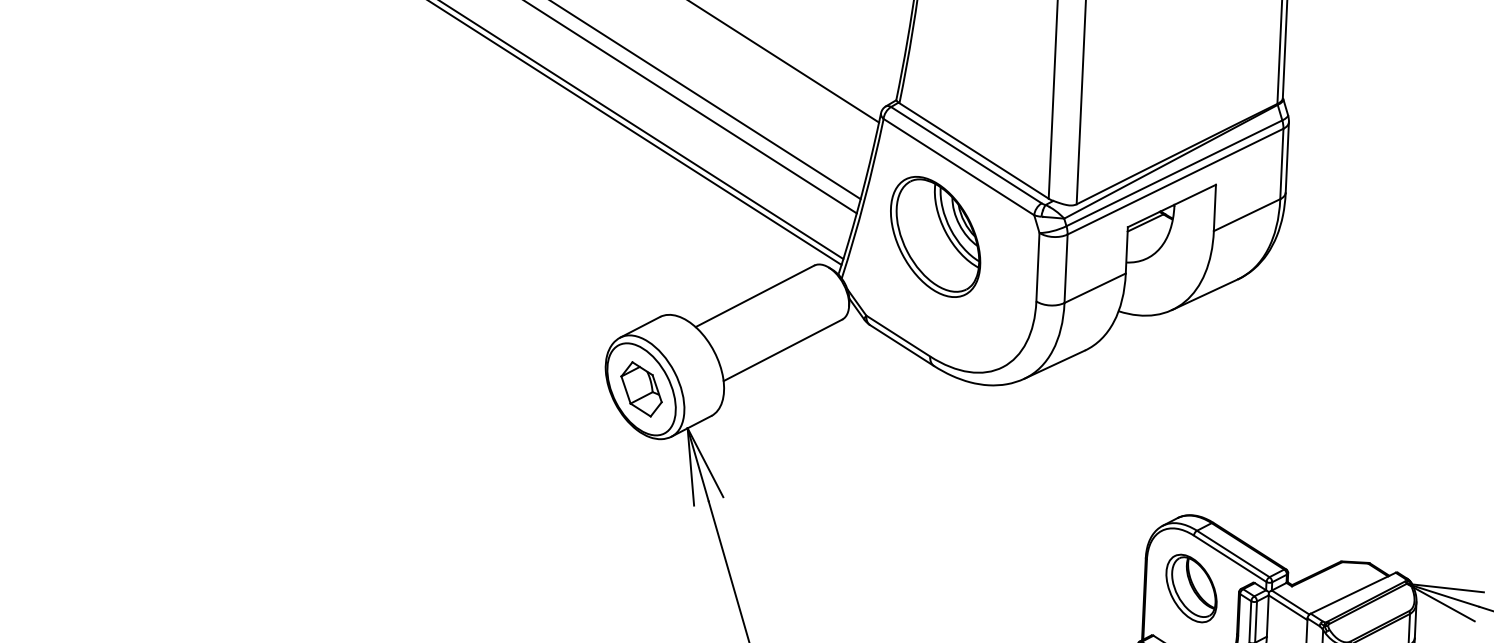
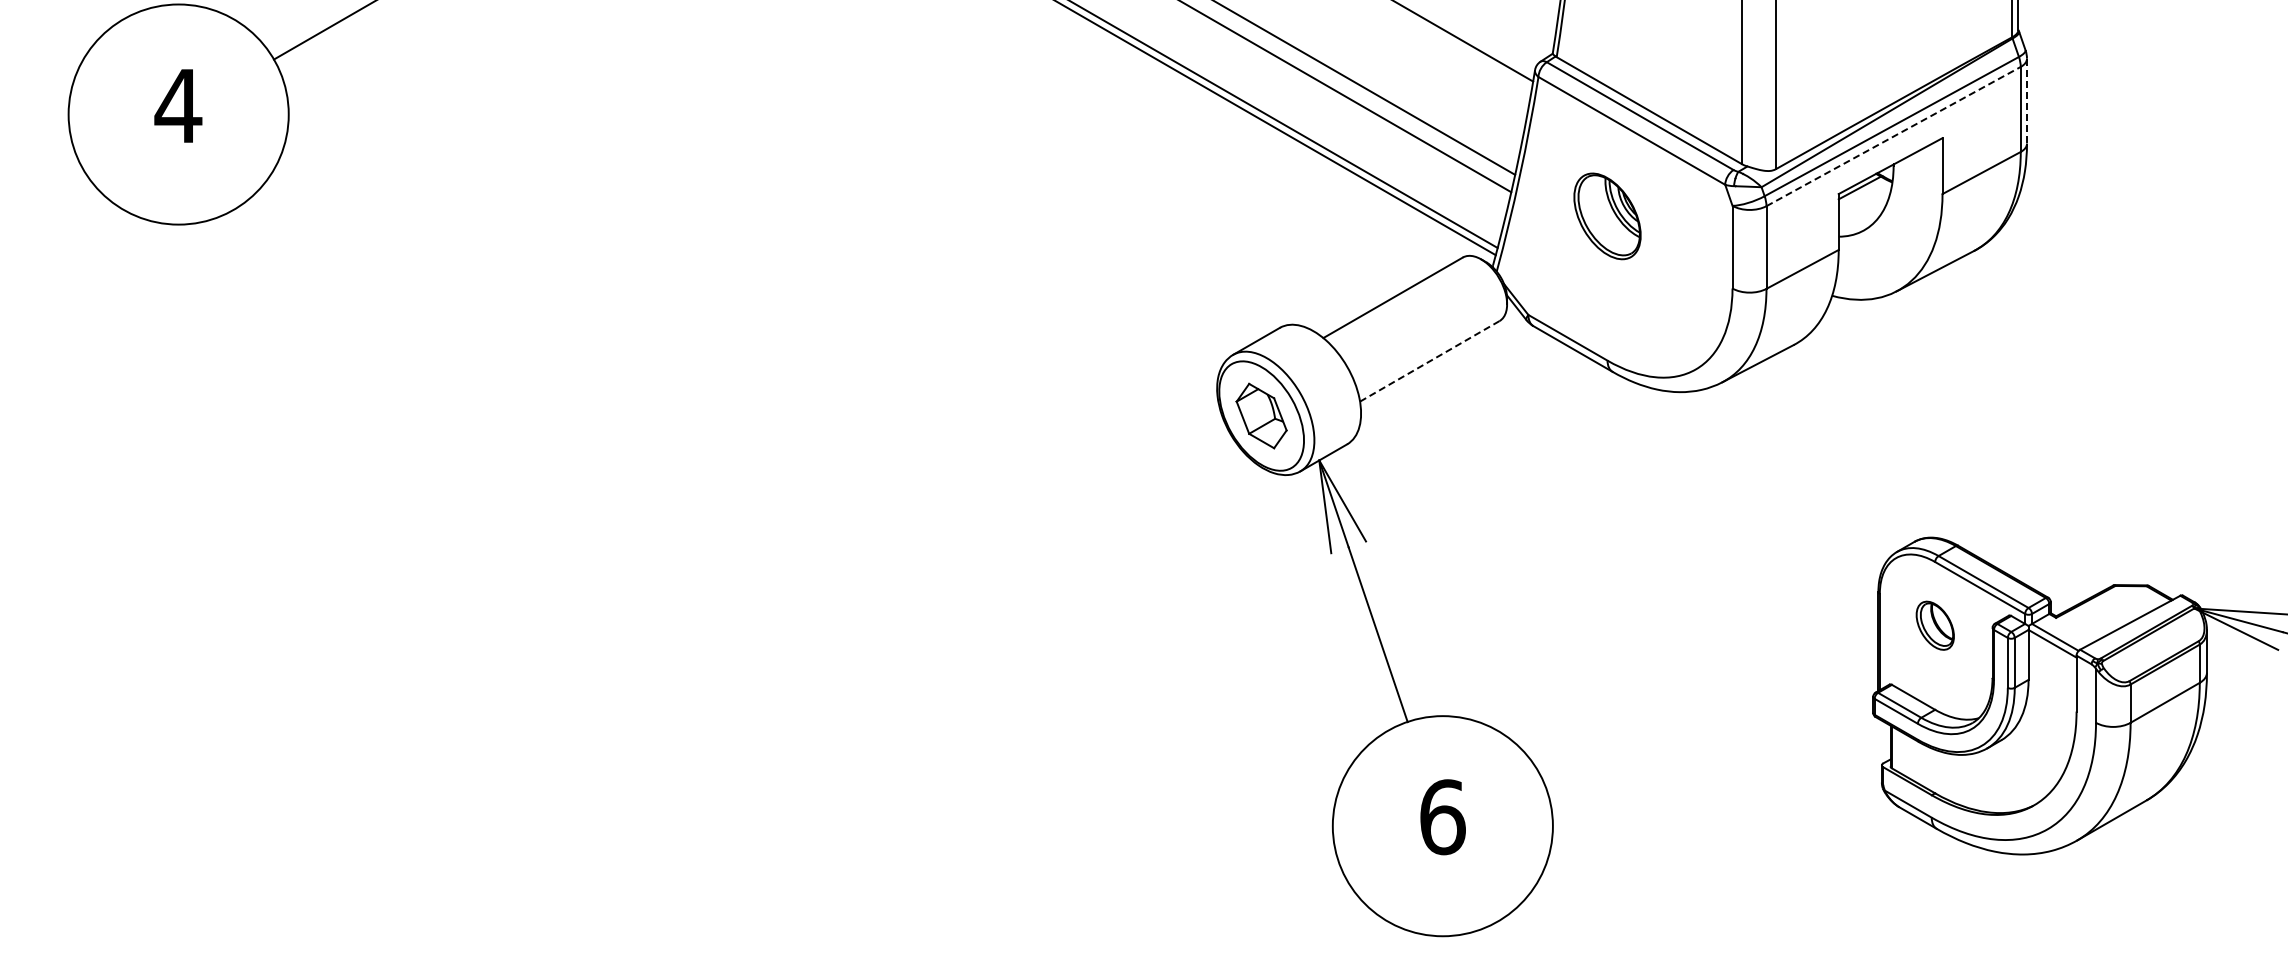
line: (1287, 157) -> (2027, 101), solid -> dashed
line: (1175, 181) -> (1893, 136), solid -> dashed
part: (935, 237) -> (1607, 216), size x0.6
line: (782, 350) -> (1429, 361), solid -> dashed
part: (1191, 588) -> (1935, 625), size x0.6

